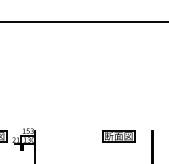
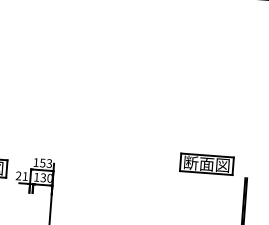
part: (118, 136) -> (206, 164), moved

